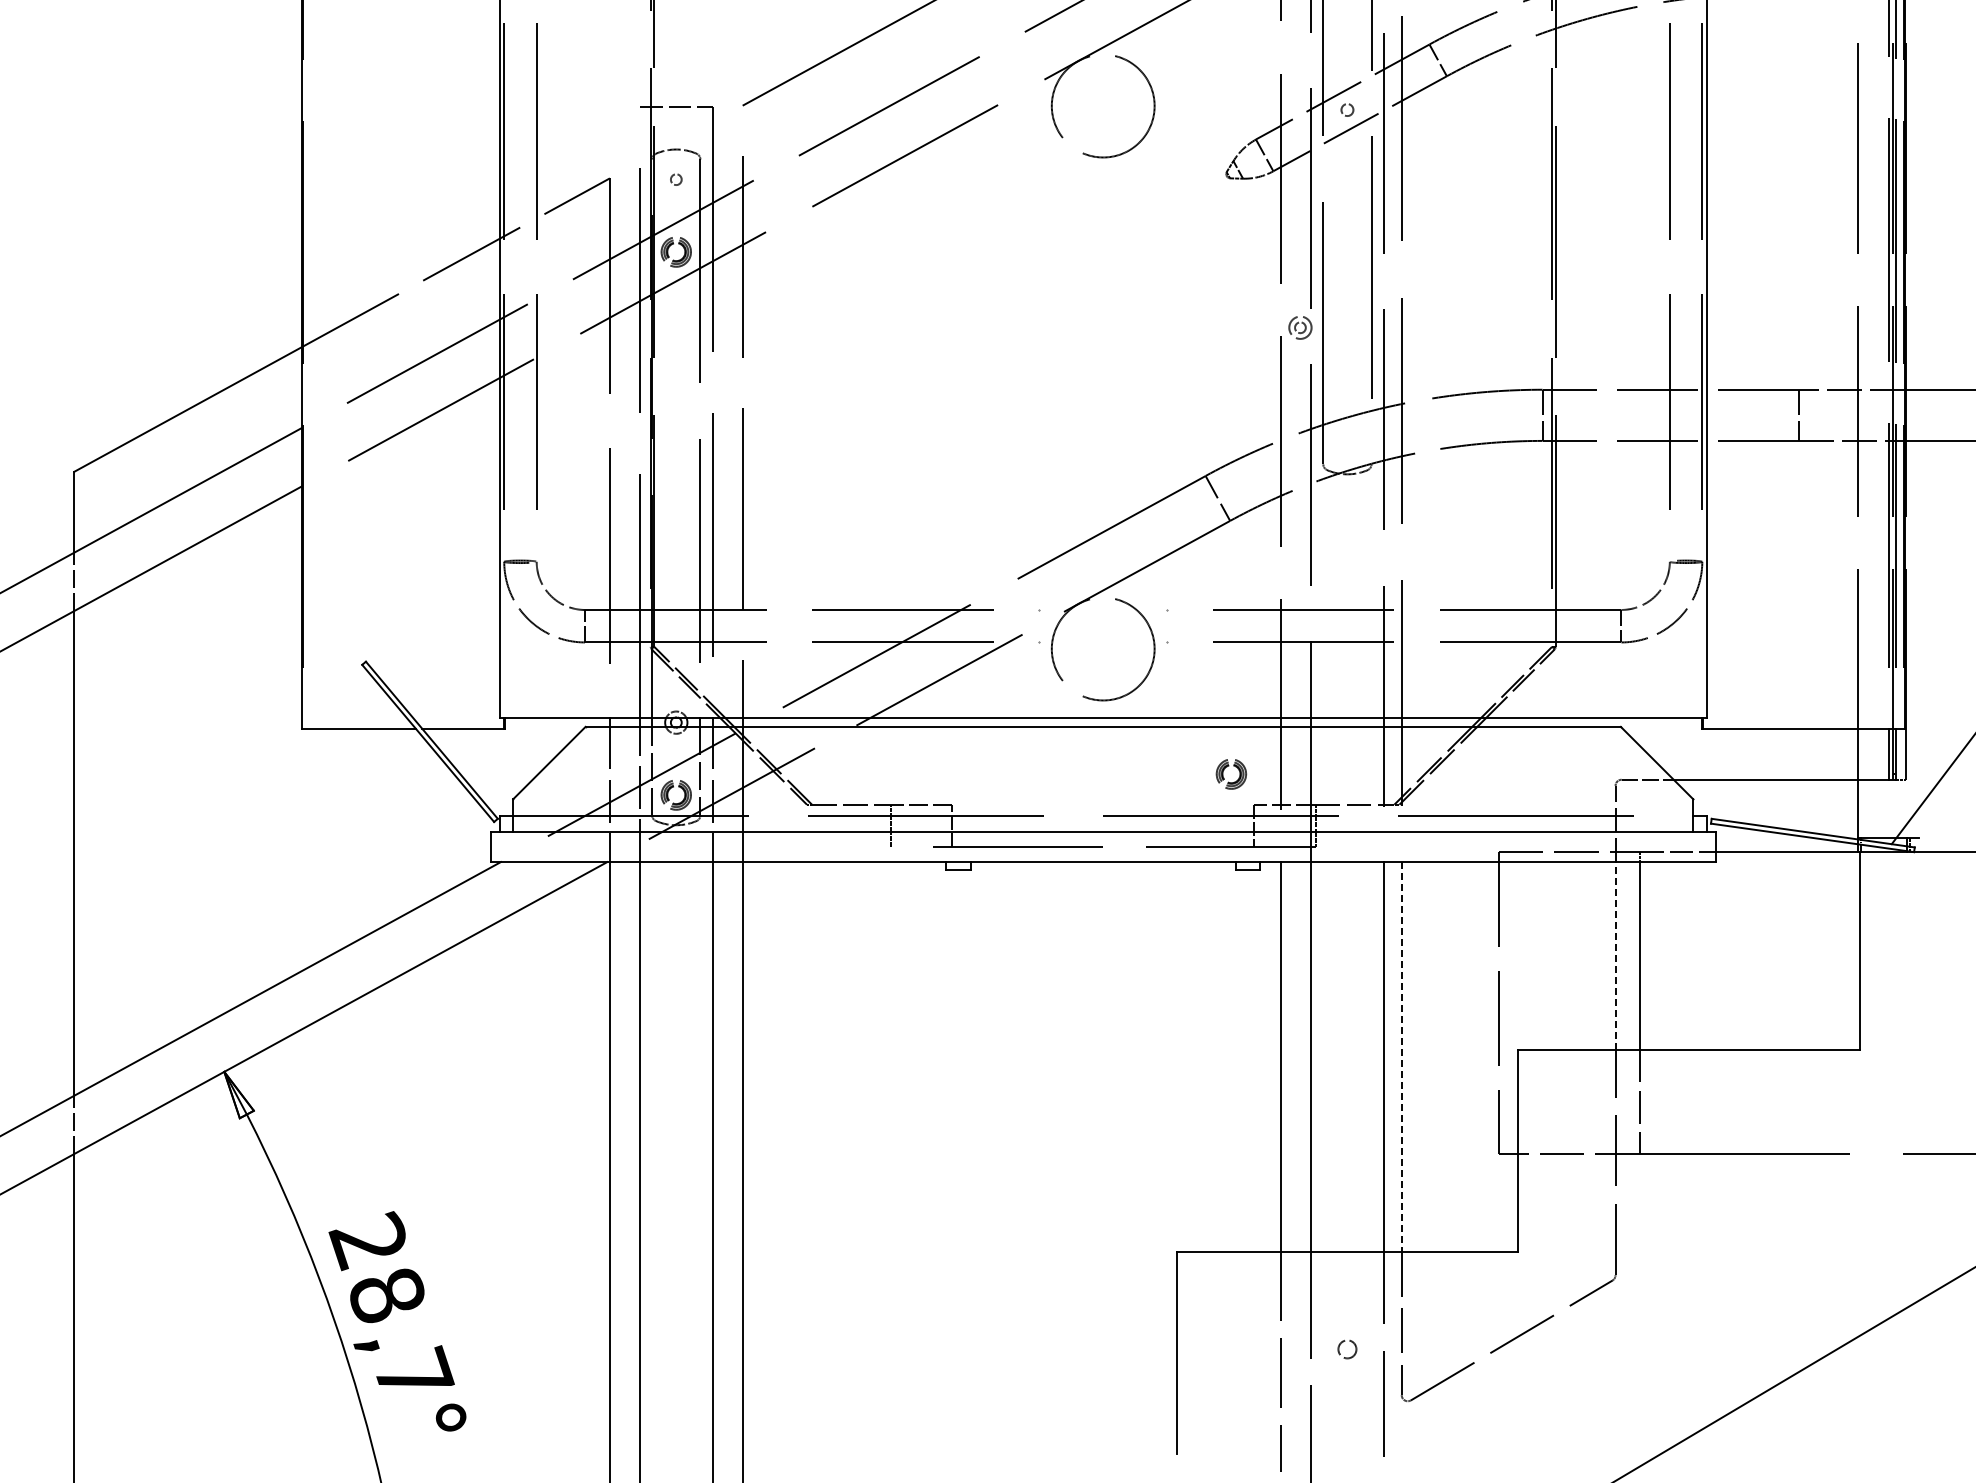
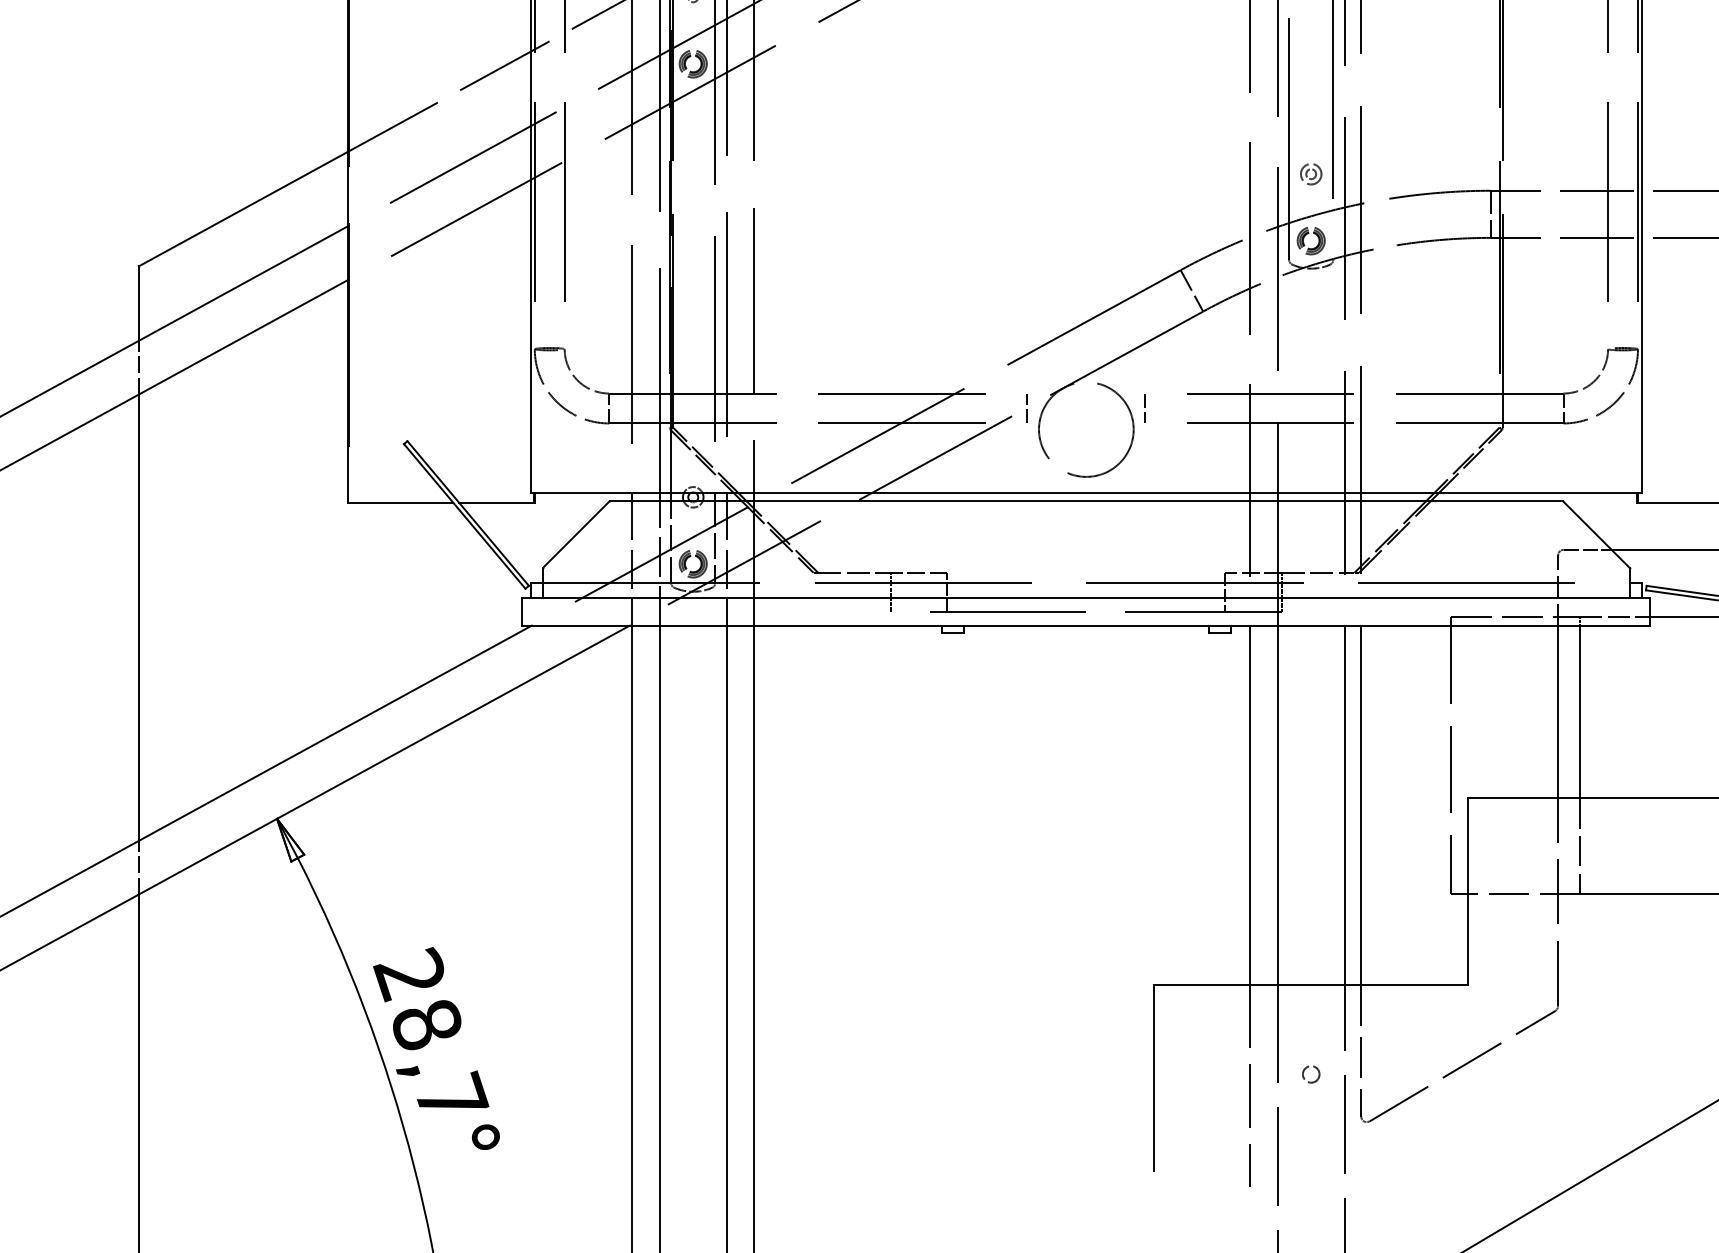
part: (1300, 327) -> (1311, 173), moved
line: (1039, 625) -> (1027, 407), added
line: (1167, 625) -> (1145, 407), added
part: (1238, 777) -> (1317, 243), moved
line: (1615, 955) -> (1558, 711), dashed -> solid
line: (1401, 1056) -> (1361, 804), dashed -> solid

